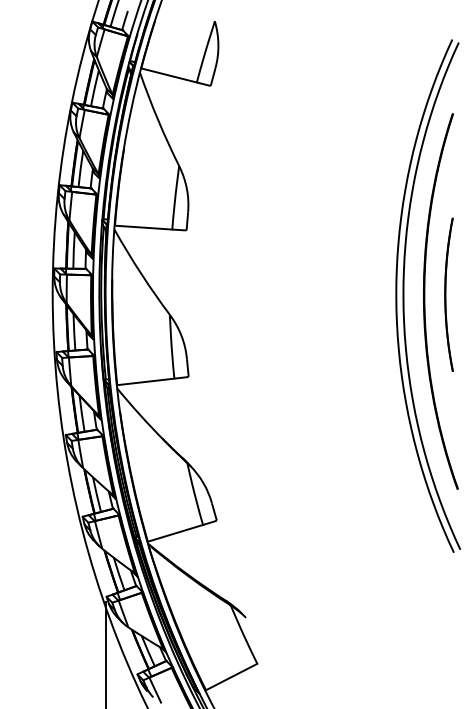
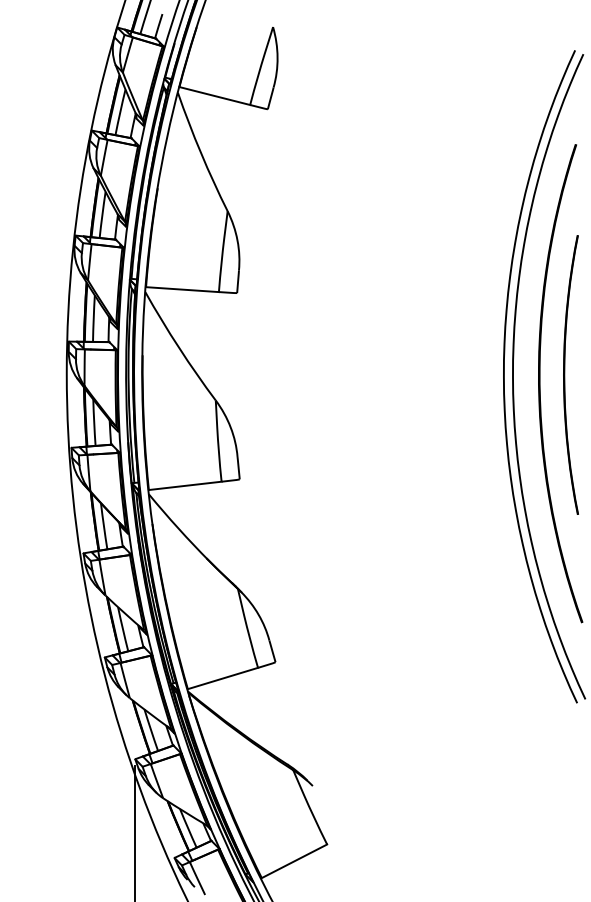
part: (448, 294) -> (570, 374), size x1.43

